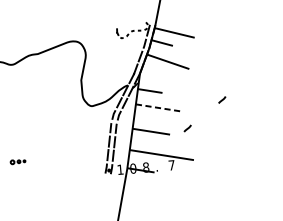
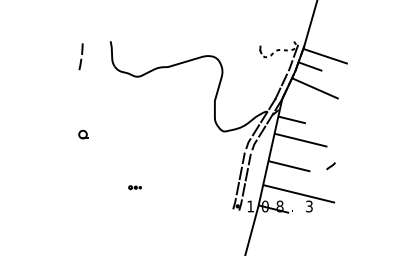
curve: (221, 100) -> (372, 137), removed
line: (159, 108) -> (301, 140), dashed -> solid
part: (17, 161) -> (134, 187), size x0.71
text: (171, 165) -> (309, 206), 7 -> 3

